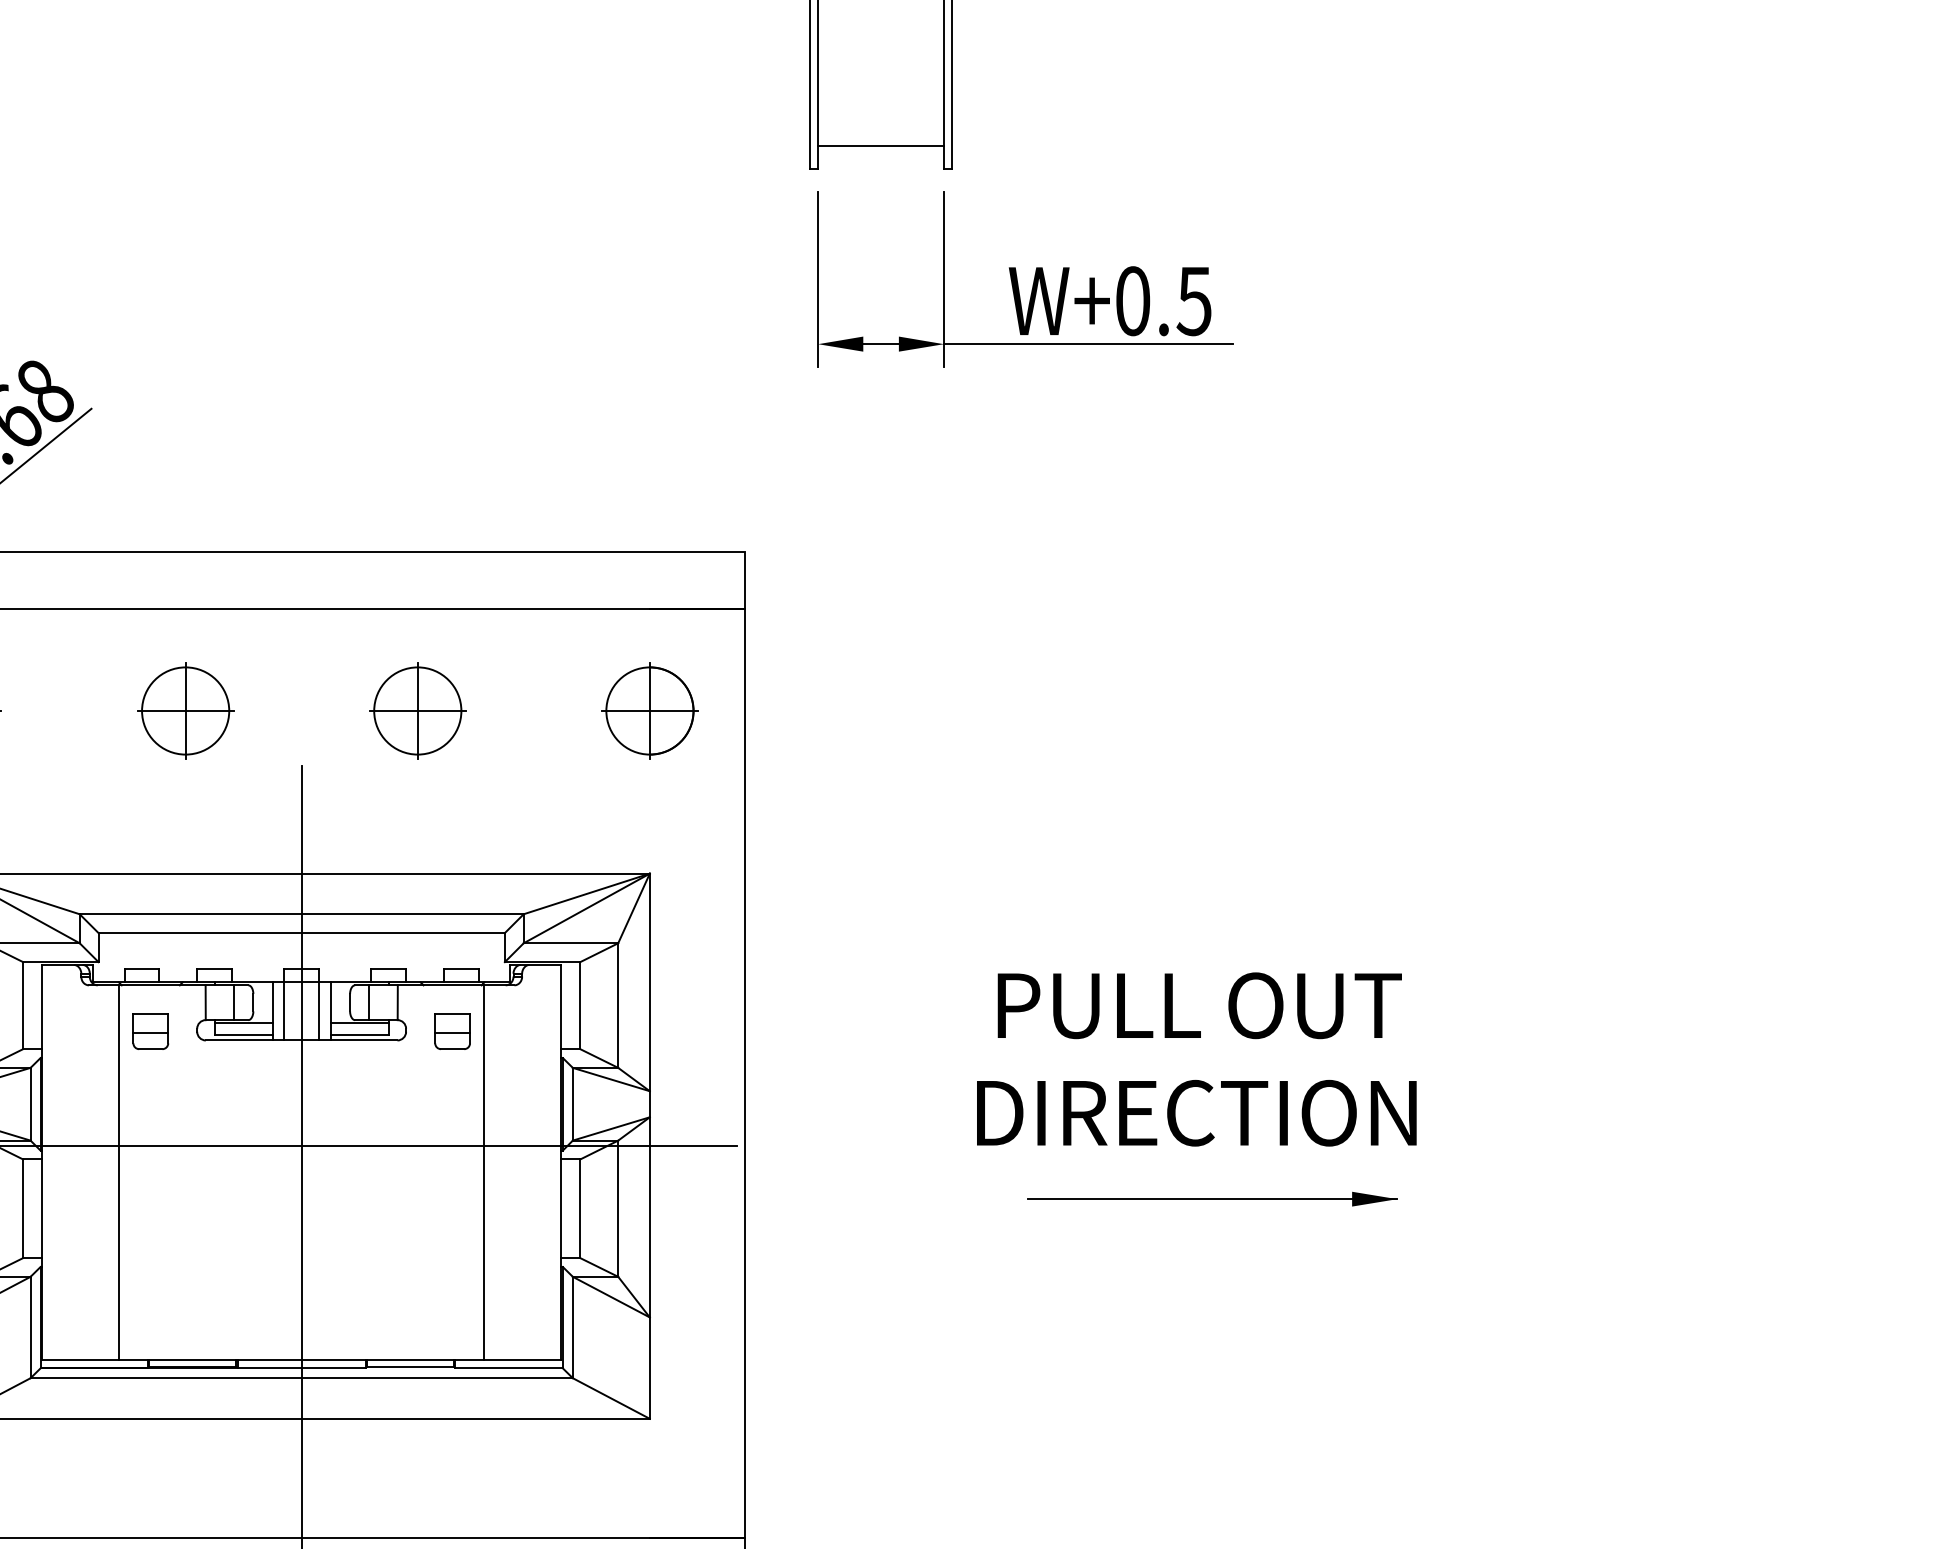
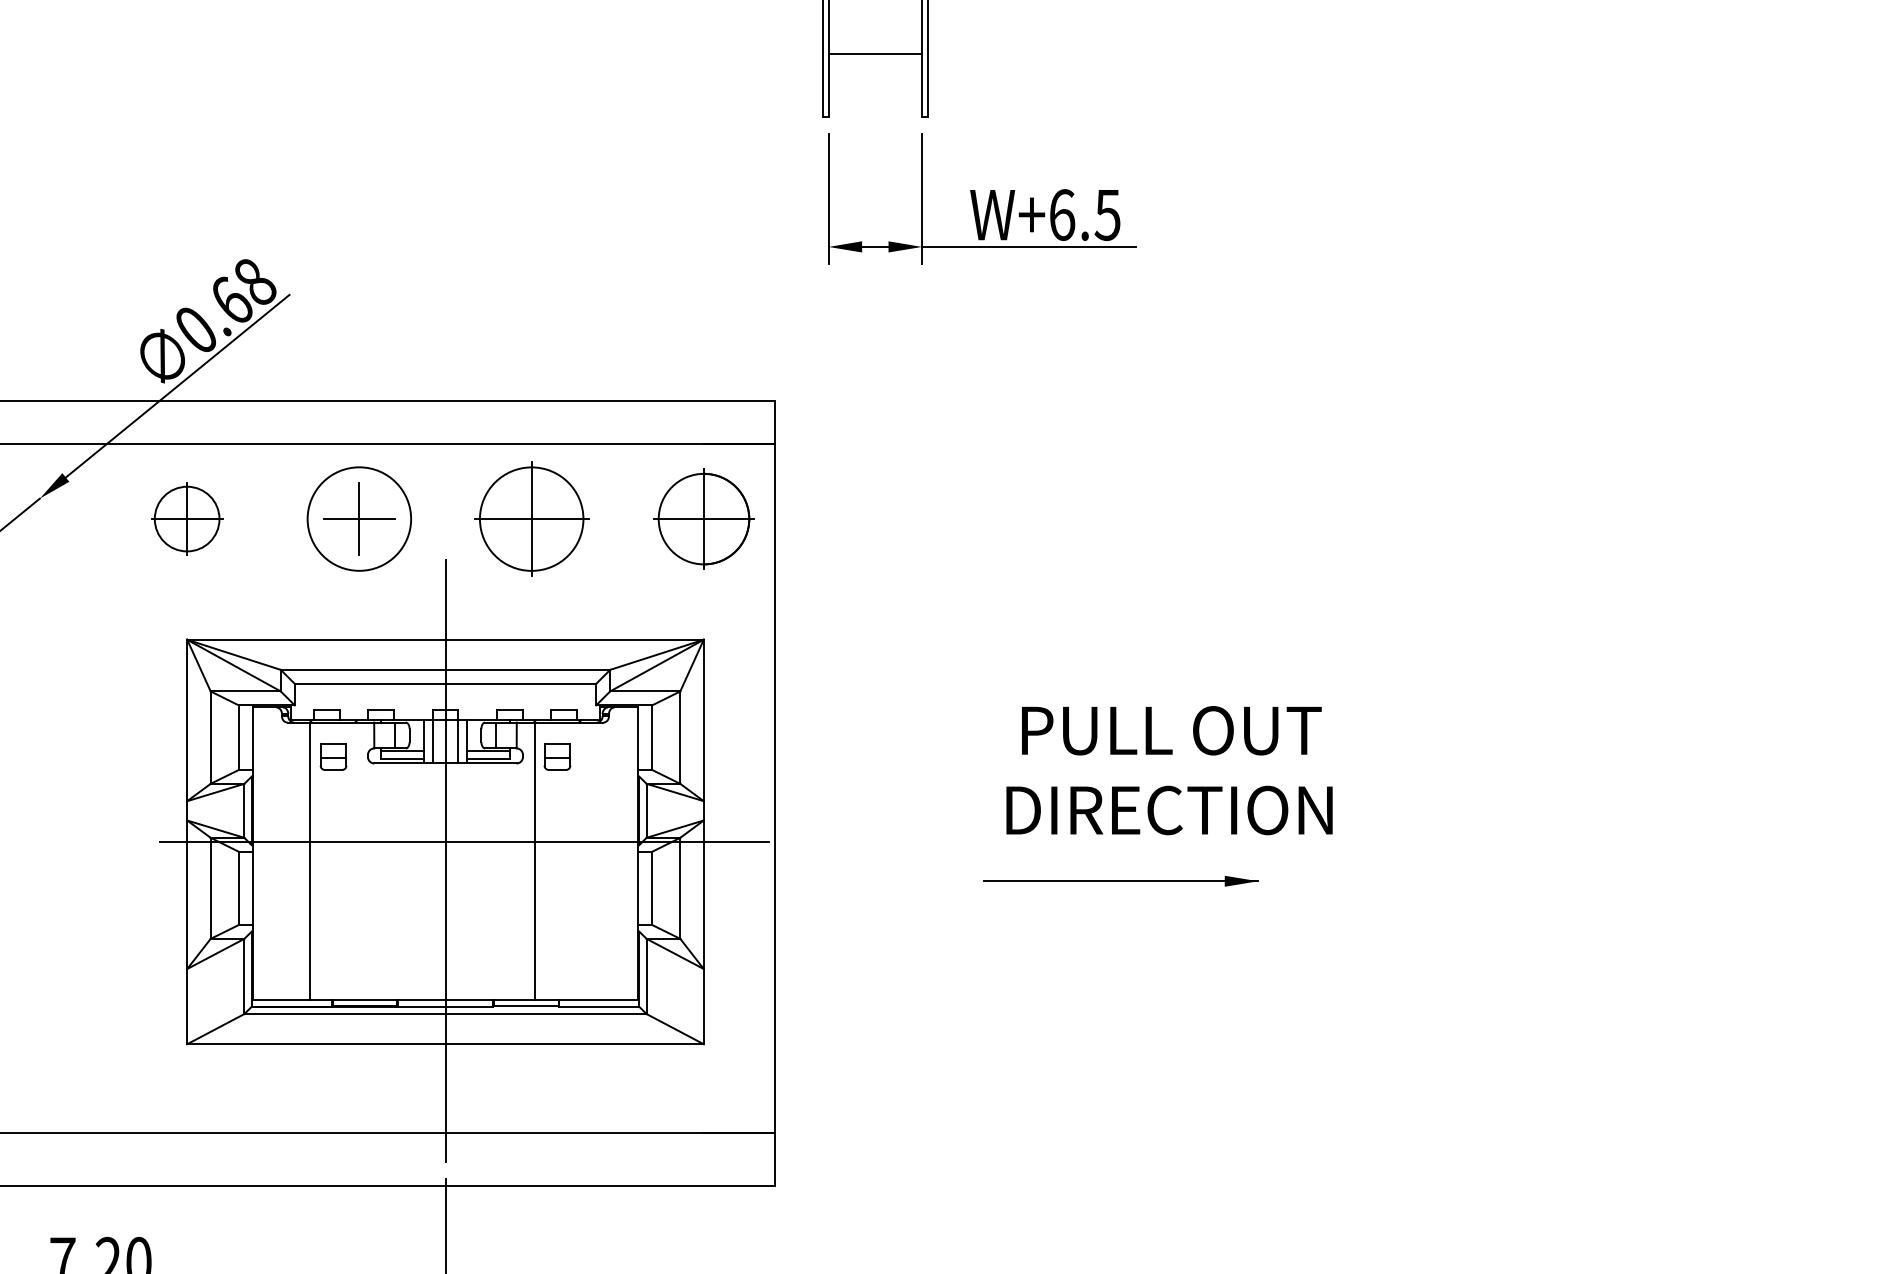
line: (881, 146) -> (875, 54), moved
text: (1133, 300) -> (1062, 214), W+0.5 -> W+6.5
circle: (185, 710) -> (359, 518), size x1.6
part: (417, 710) -> (531, 518), size x1.6
part: (649, 710) -> (703, 518), size x1.4
text: (1196, 1059) -> (1169, 770), moved
line: (483, 1172) -> (534, 861), moved

